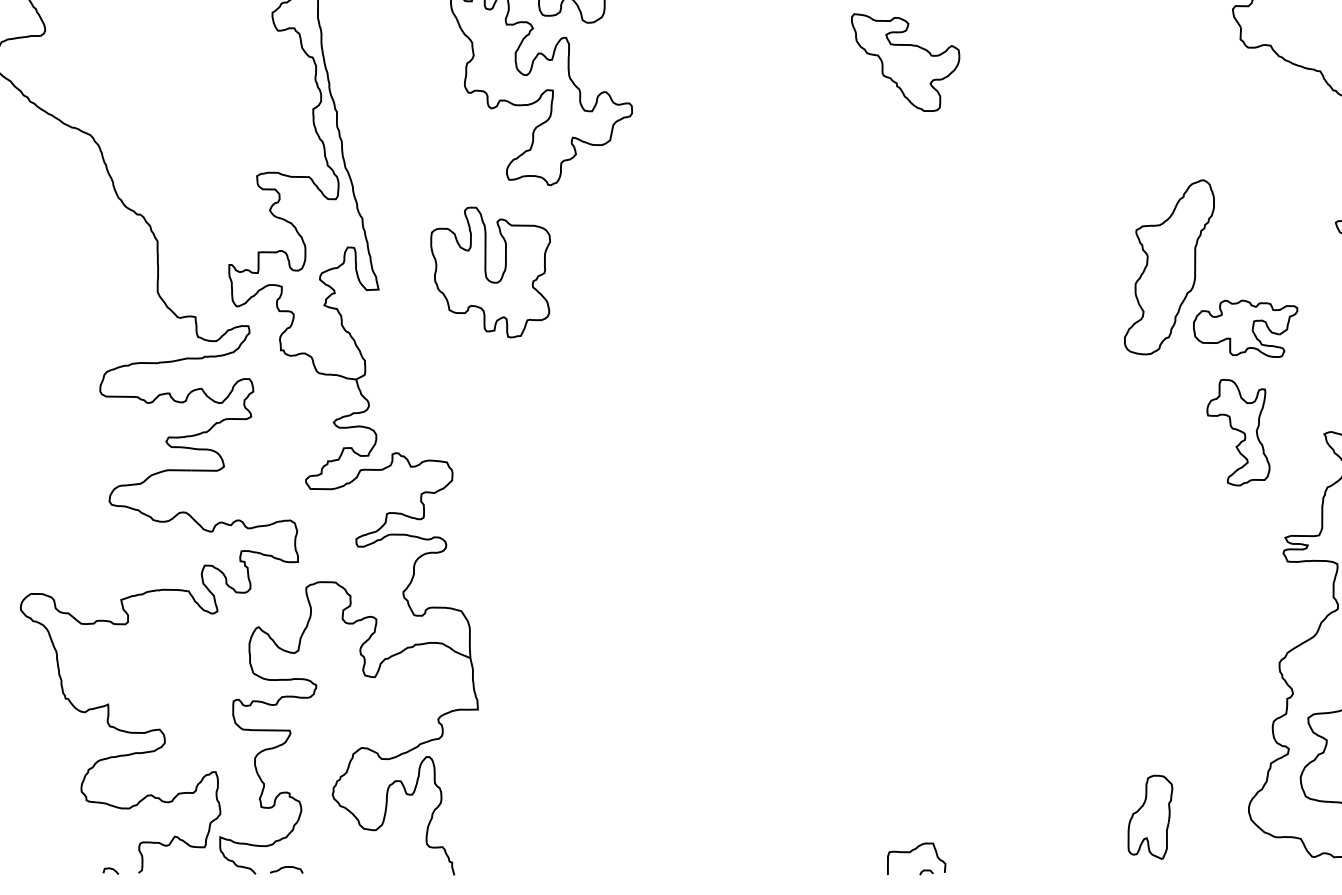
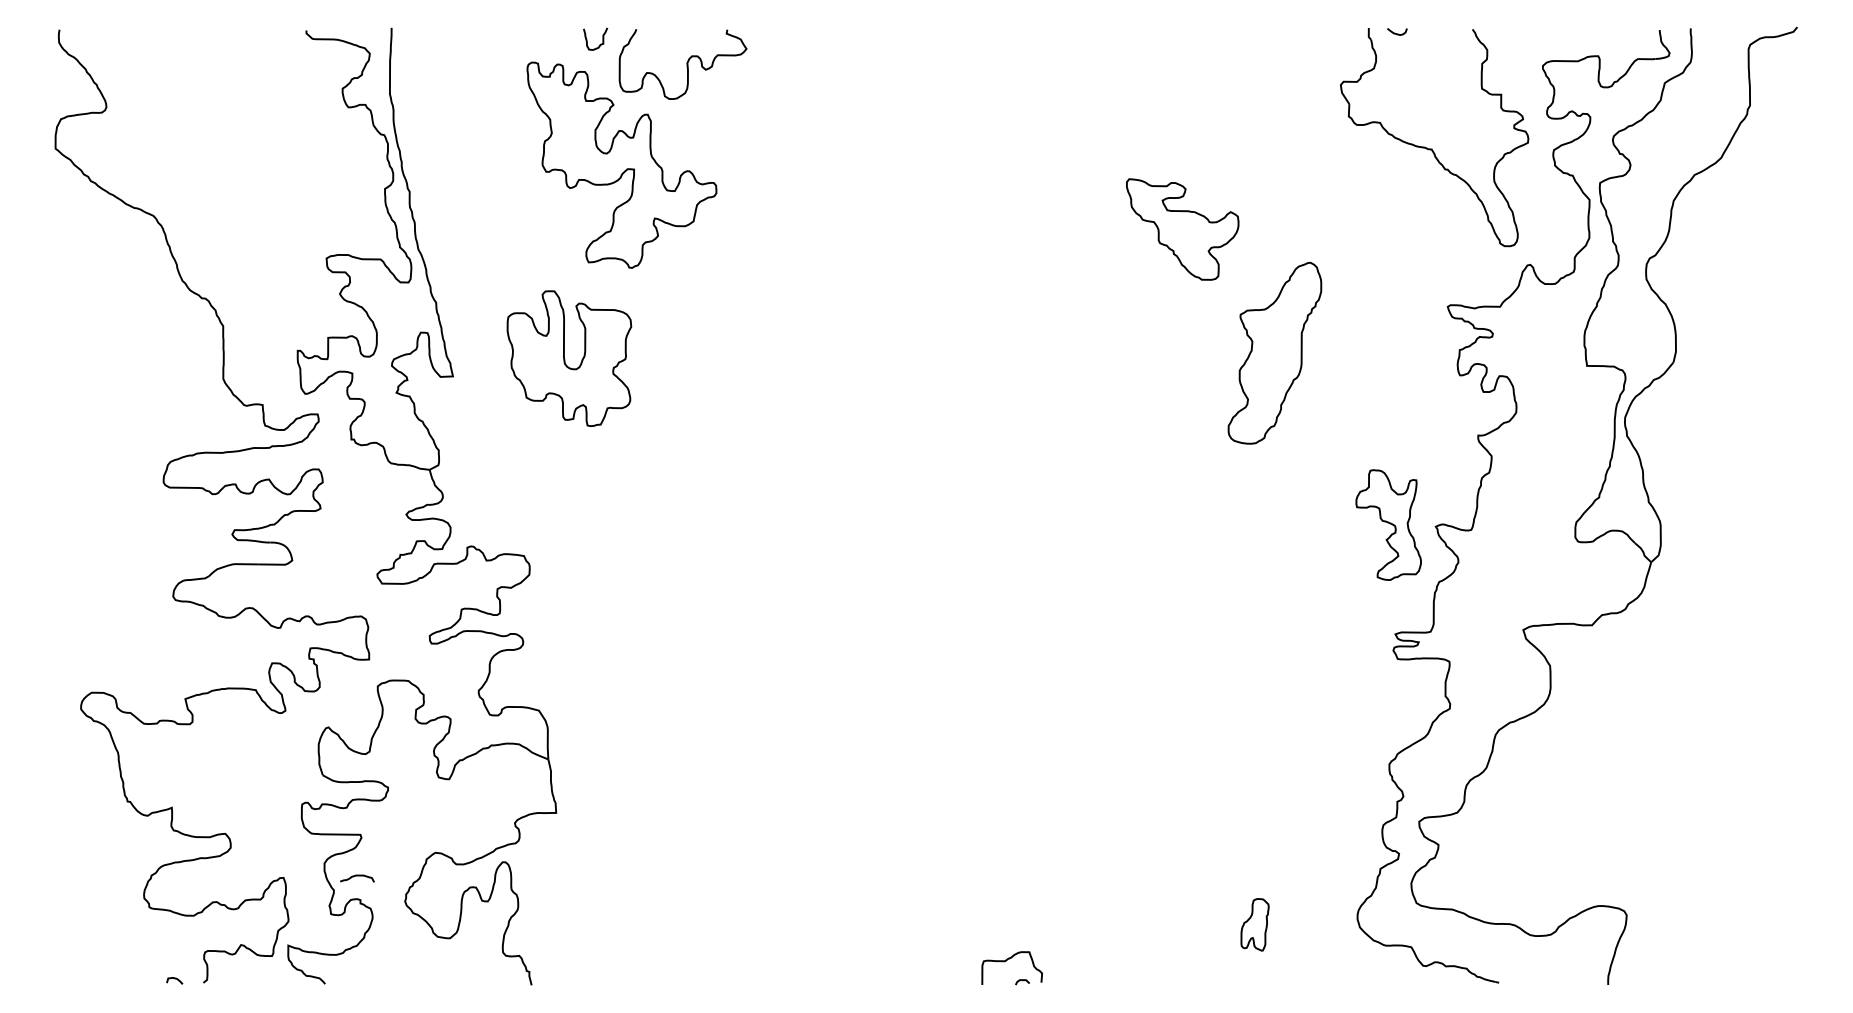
part: (905, 62) -> (1182, 229), moved
part: (1245, 329) -> (1353, 417), removed
part: (1238, 432) -> (1388, 524), moved
part: (1149, 816) -> (1254, 924), size x0.6
curve: (286, 867) -> (357, 876), moved

